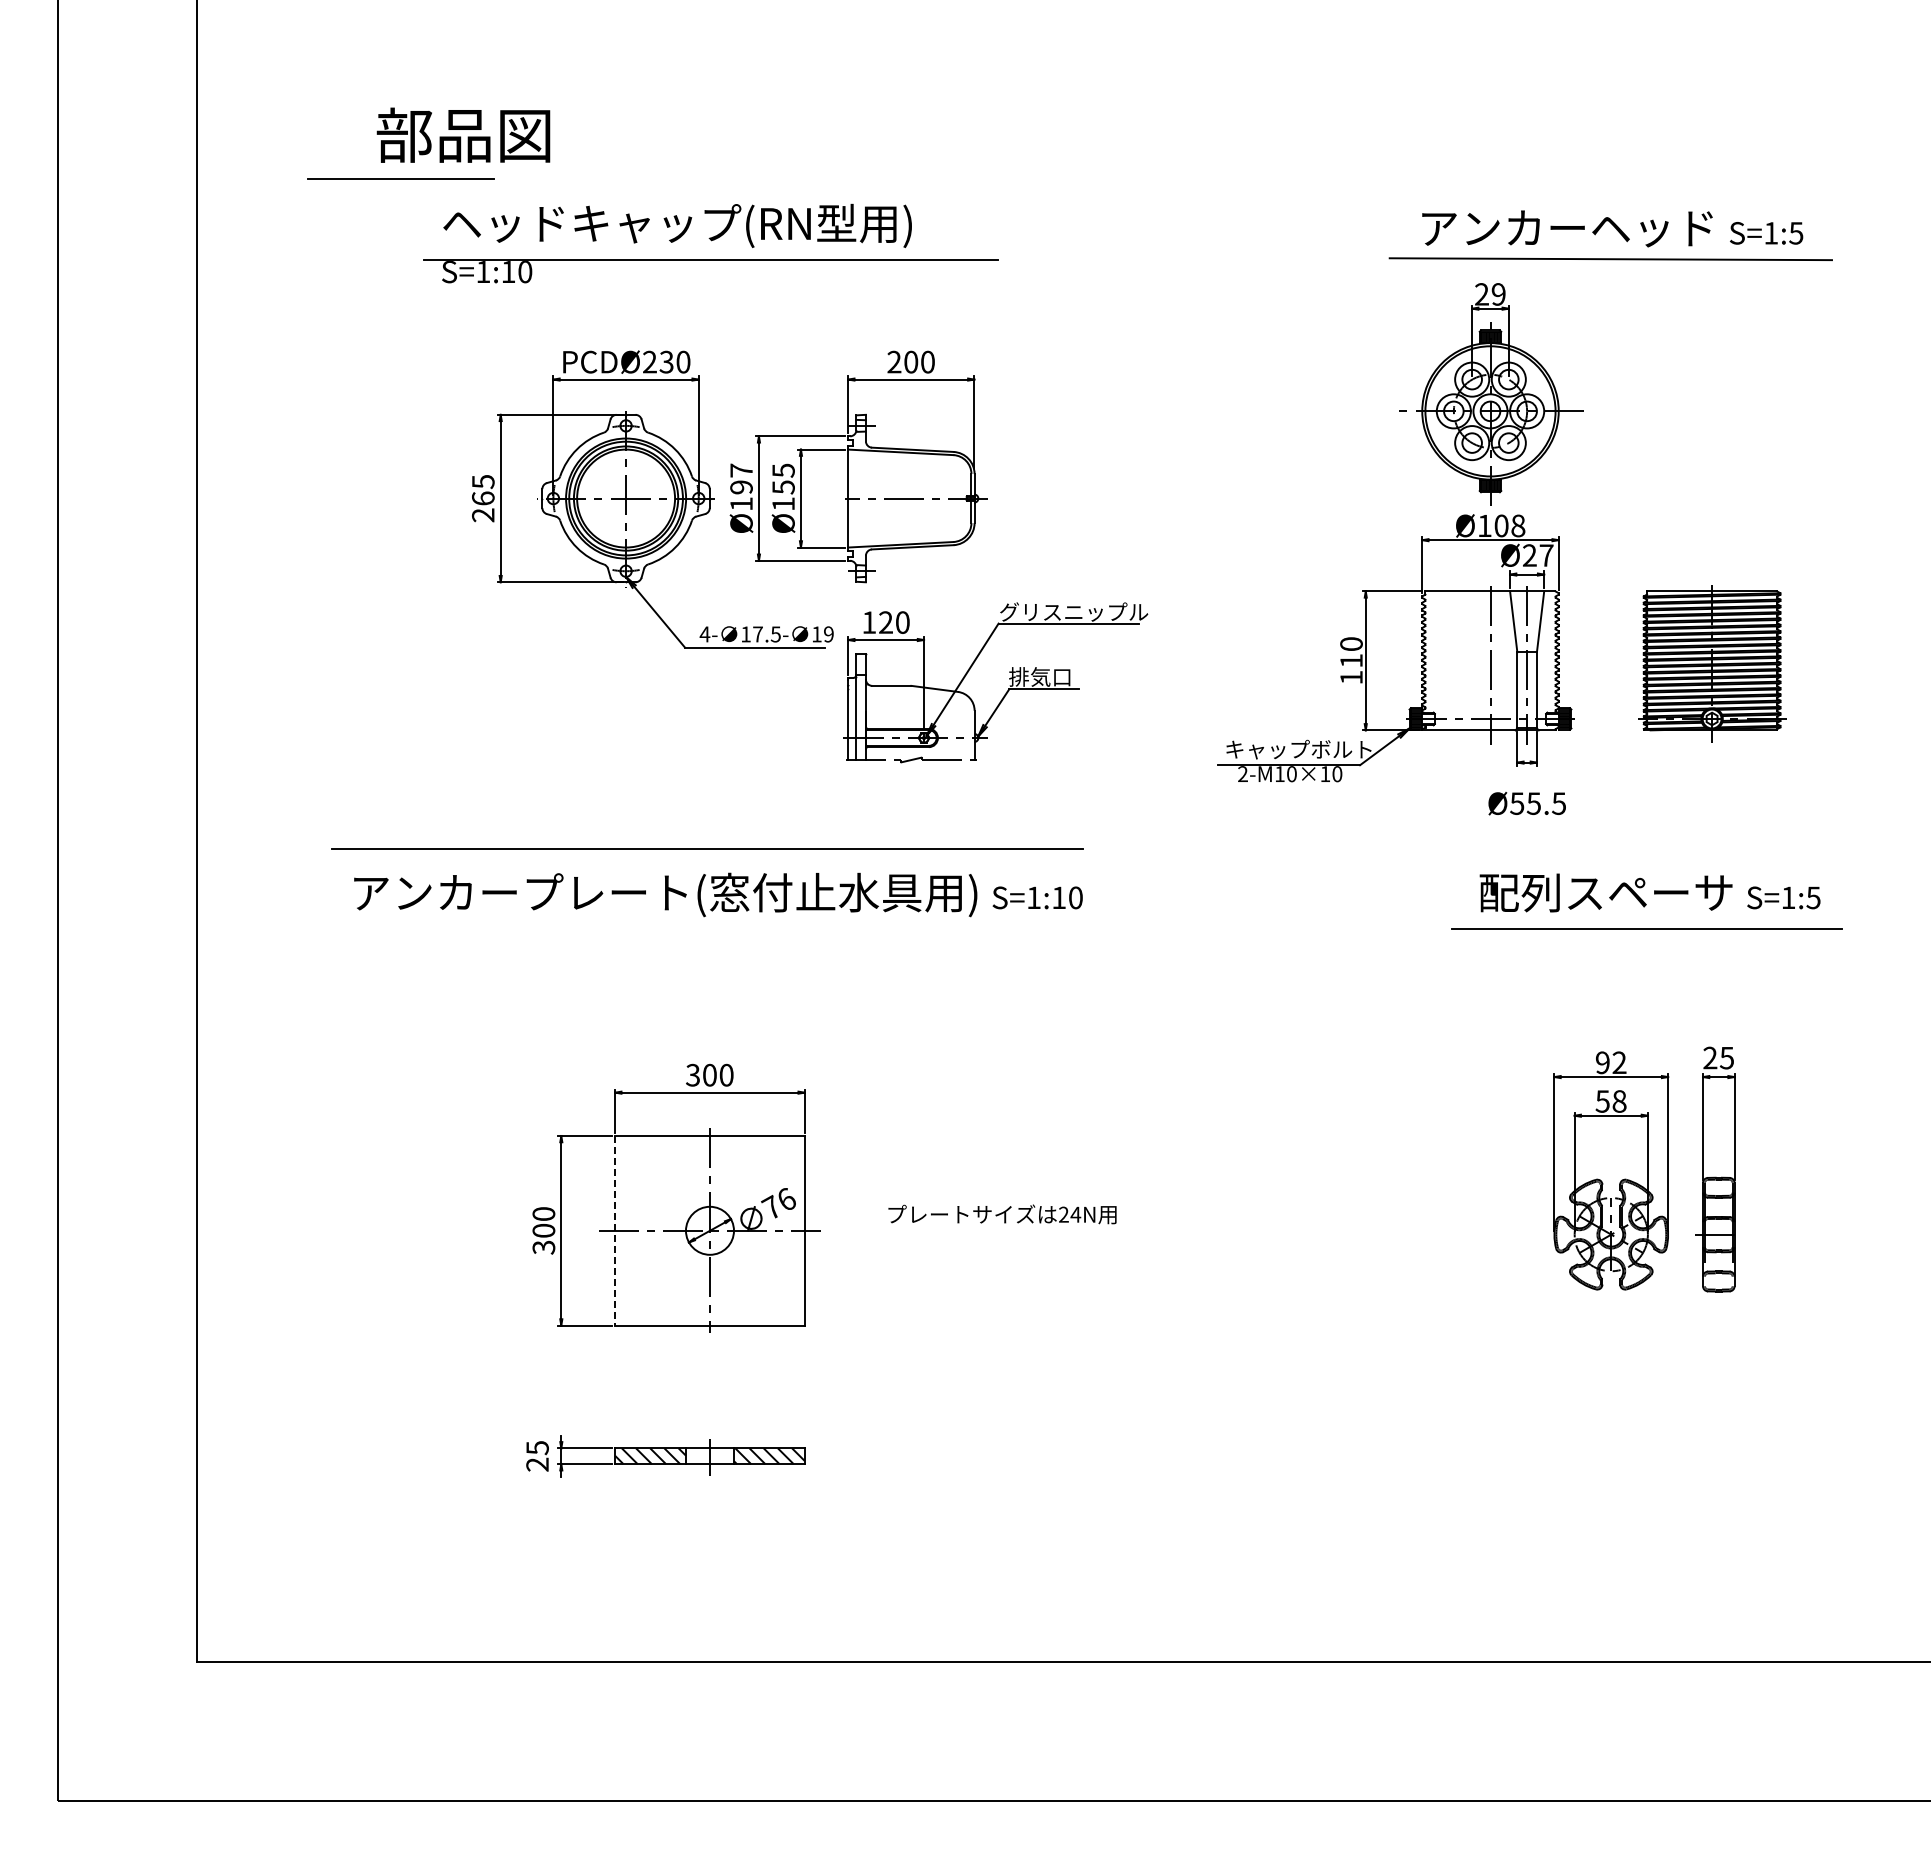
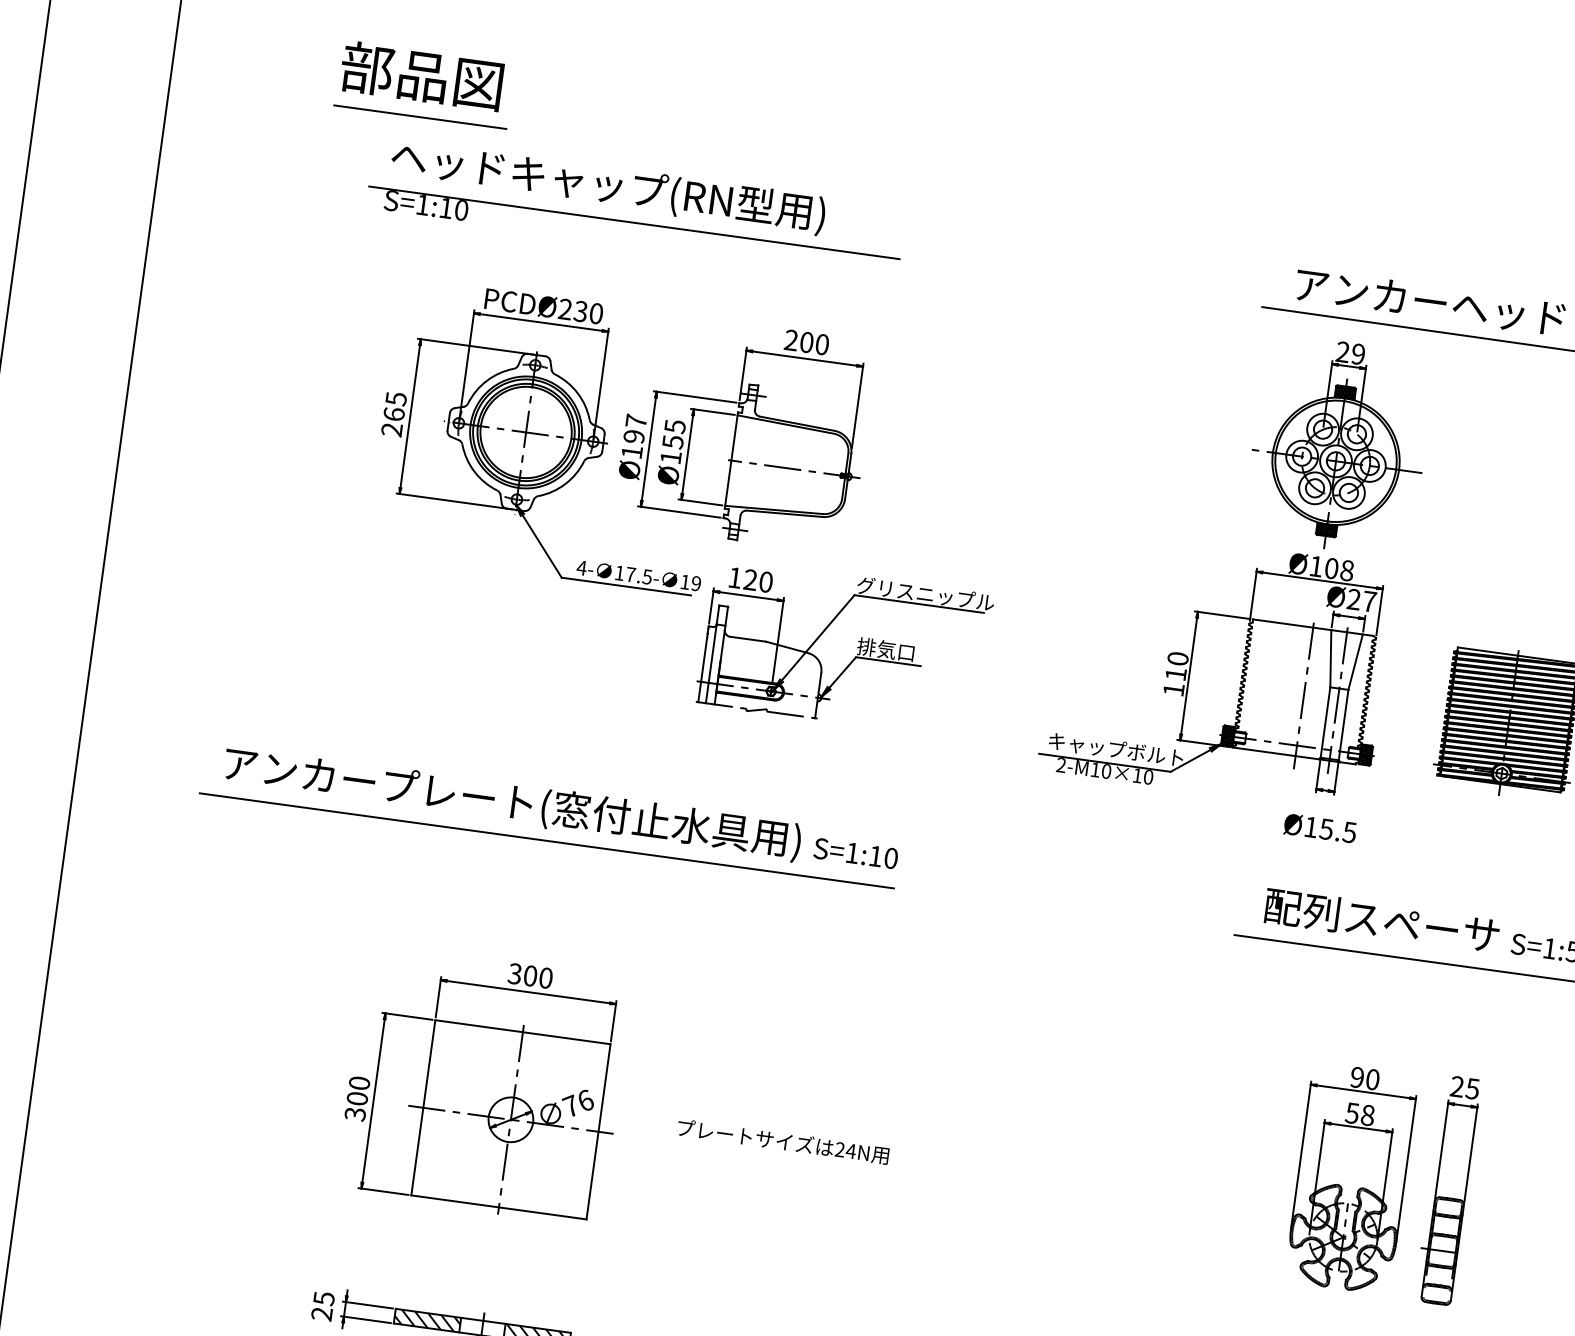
line: (400, 178) -> (420, 116), moved
text: (1517, 803) -> (1311, 827), Ø55.5 -> Ø15.5
line: (707, 848) -> (546, 840), moved
text: (1619, 1062) -> (1372, 1079), 92 -> 90
line: (615, 1230) -> (423, 1107), dashed -> solid

